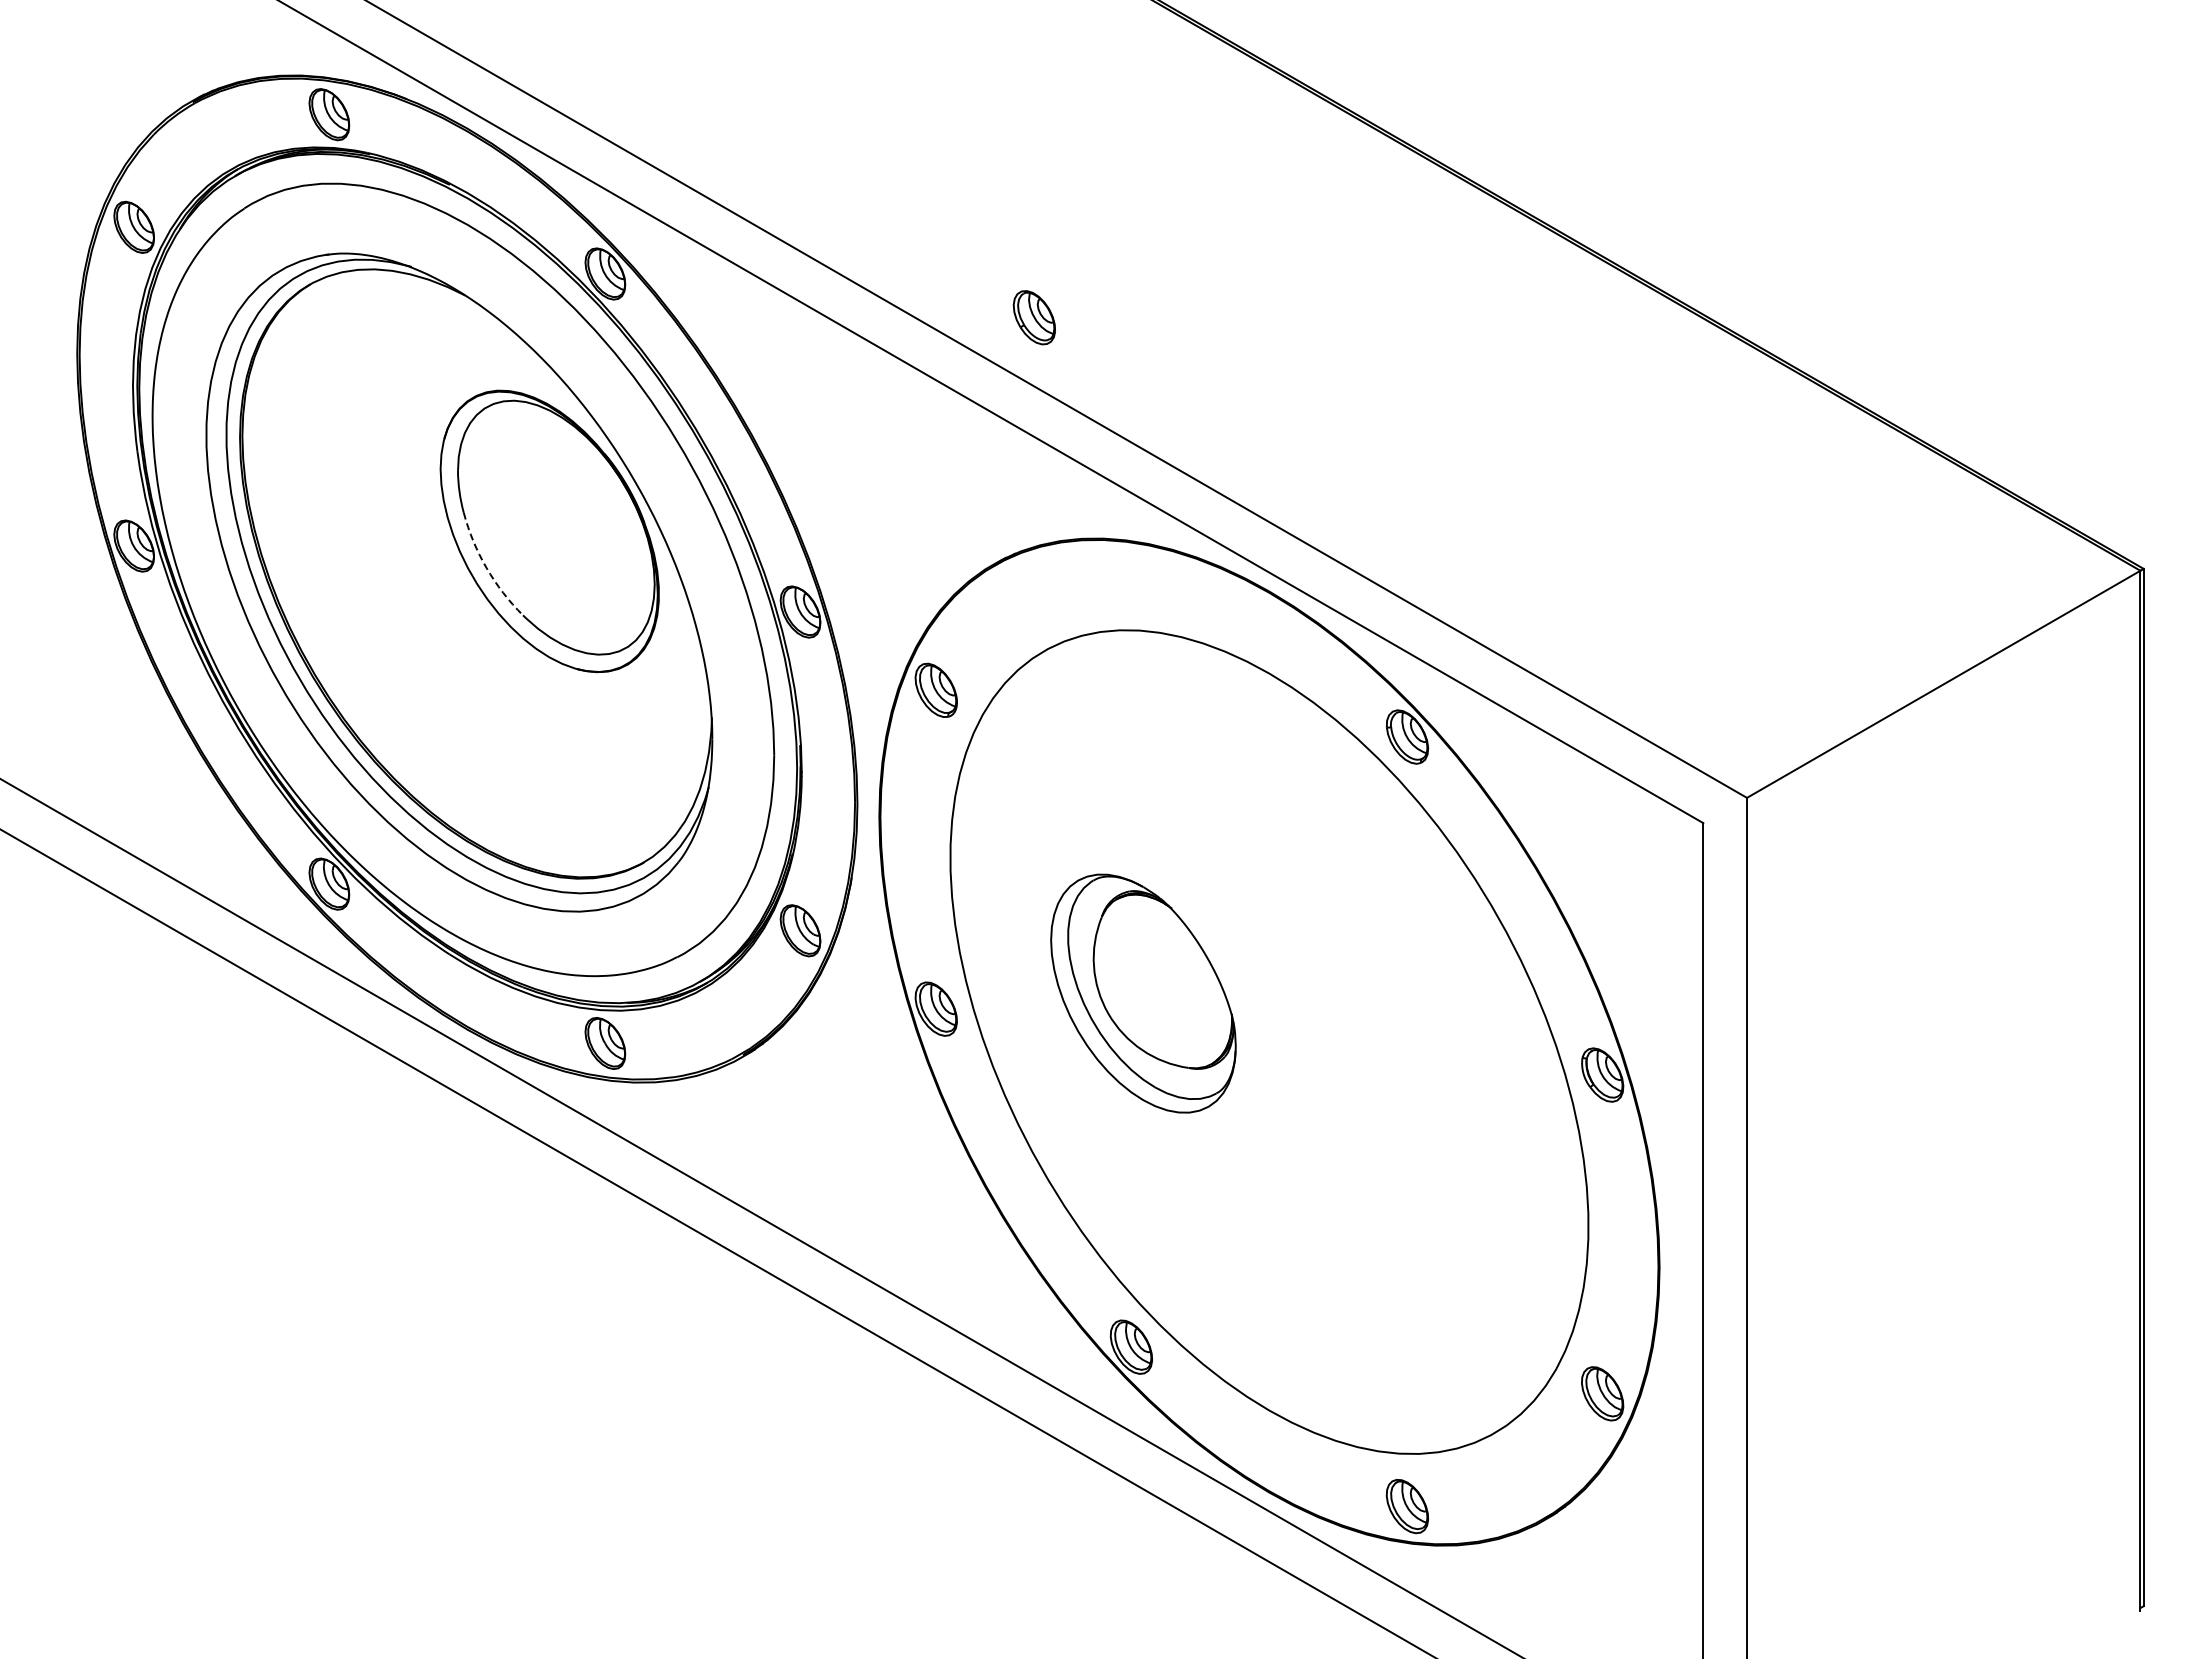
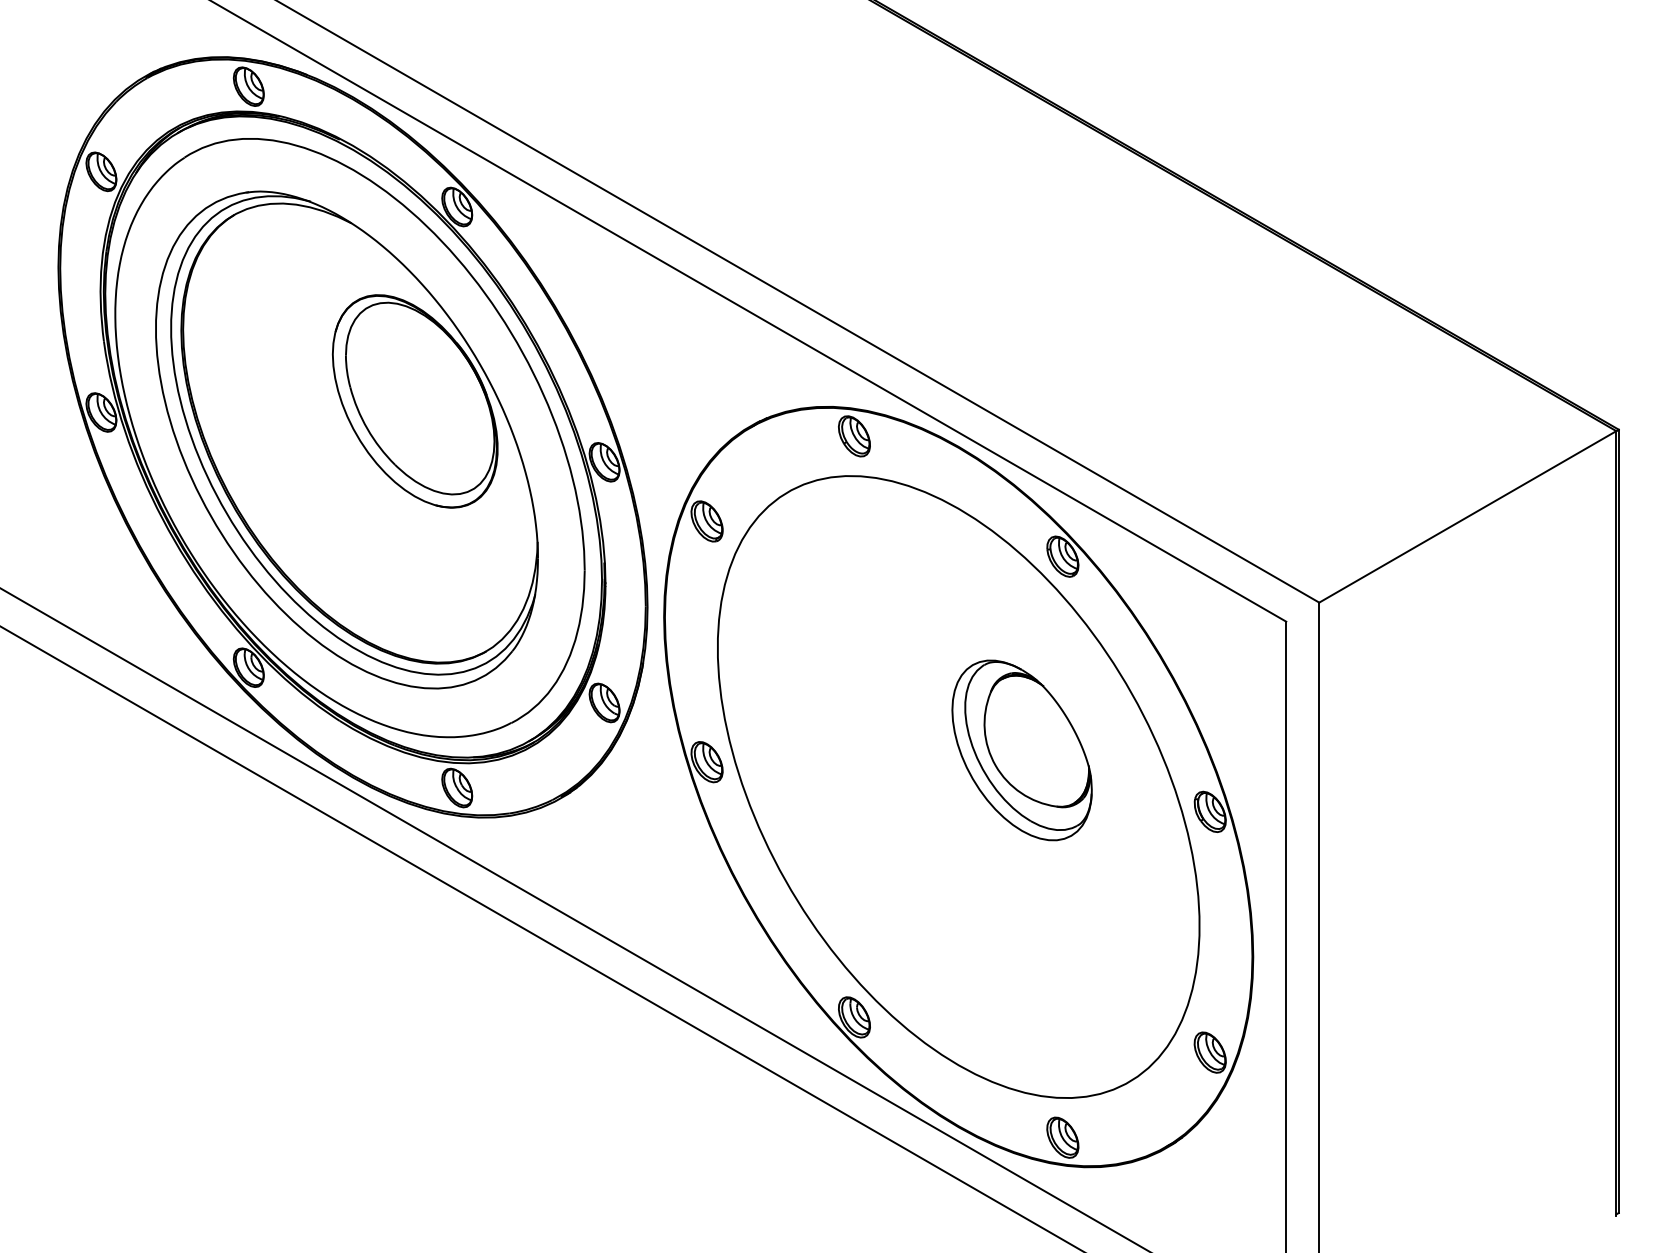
part: (1033, 317) -> (853, 436), moved
arc: (486, 567) -> (367, 428), dashed -> solid
part: (1143, 993) -> (1022, 750), moved

